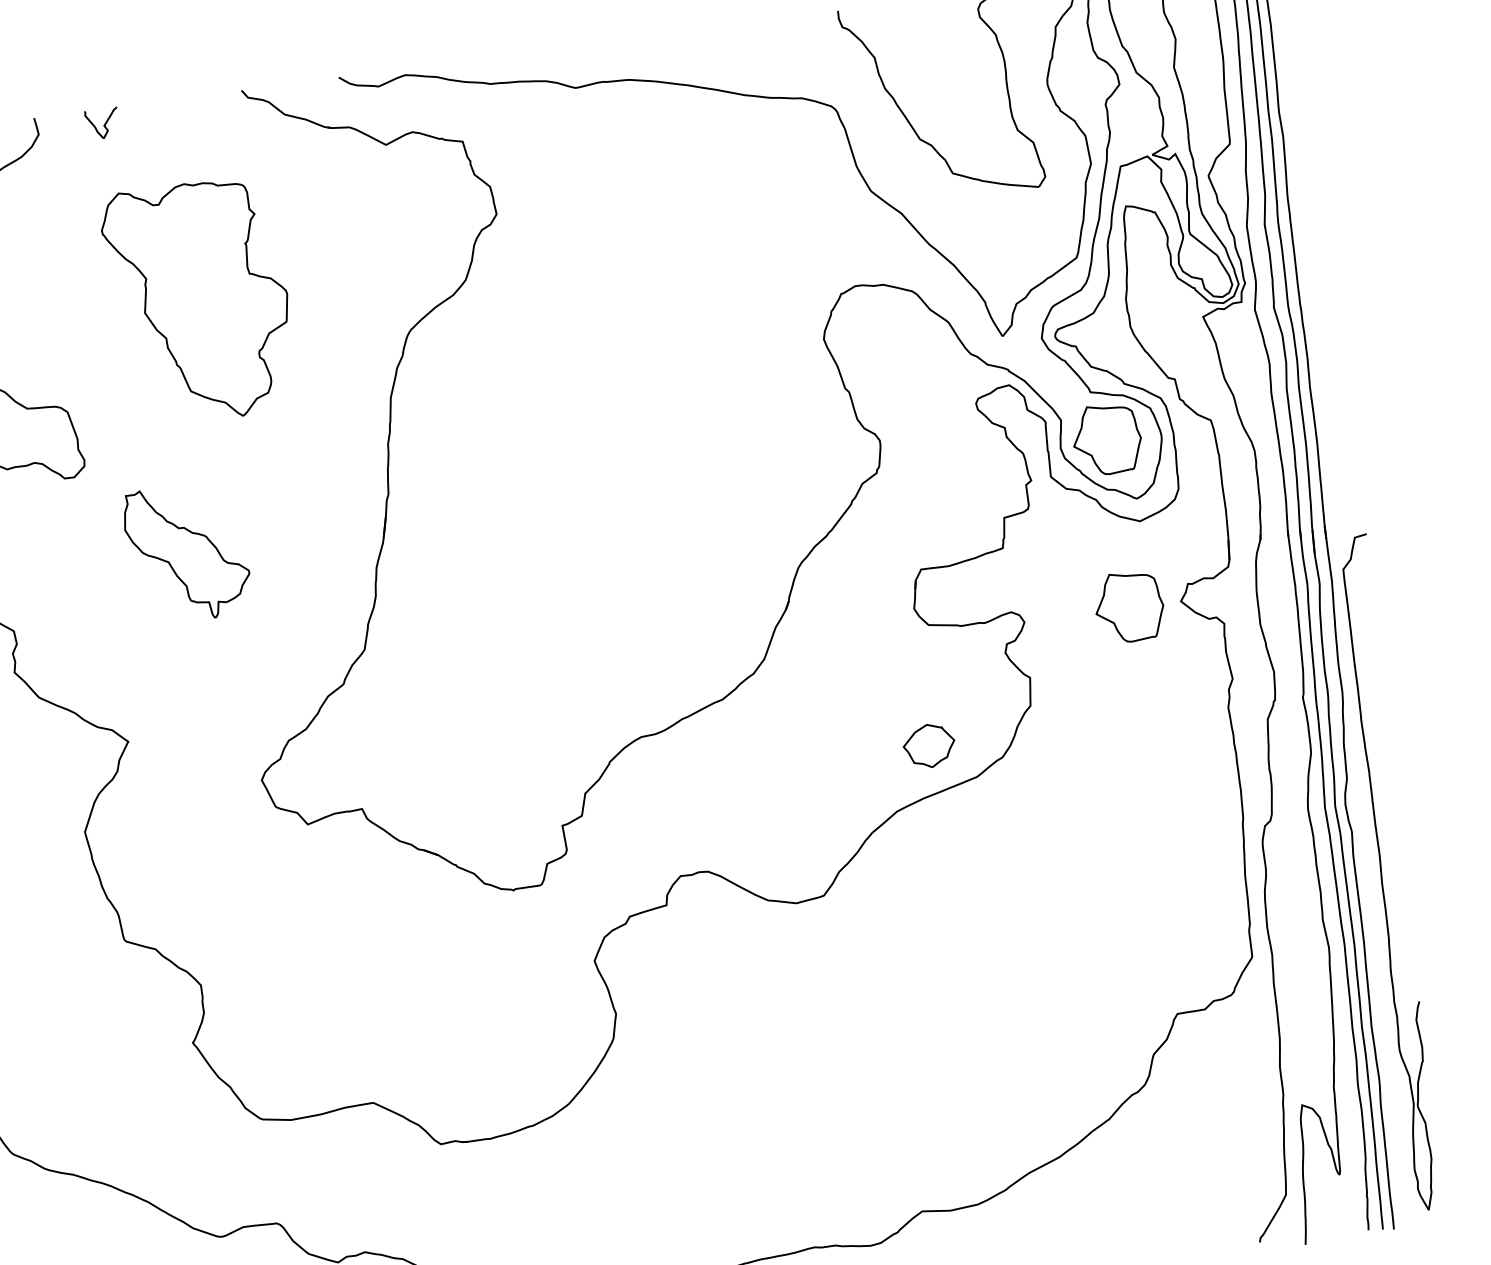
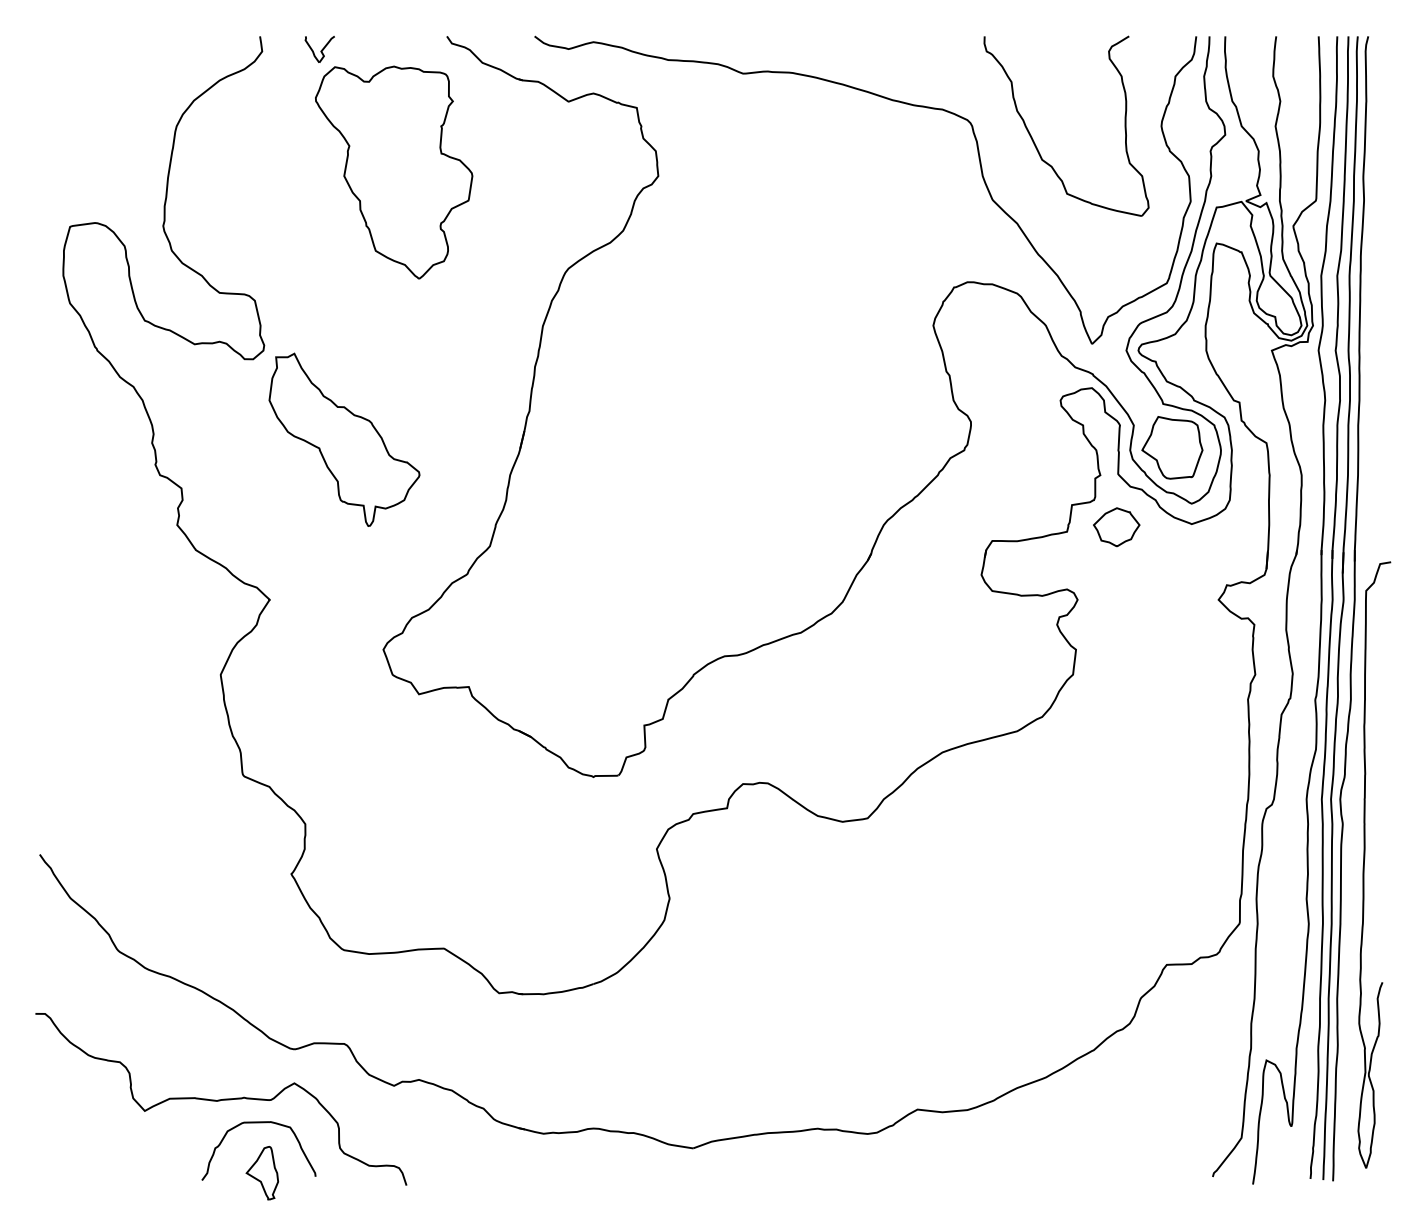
part: (200, 301) -> (394, 172), moved
part: (187, 552) -> (344, 439), size x1.43
part: (1129, 606) -> (1172, 598), removed
part: (929, 746) -> (1116, 527), moved

